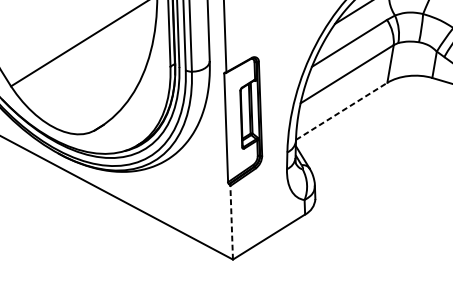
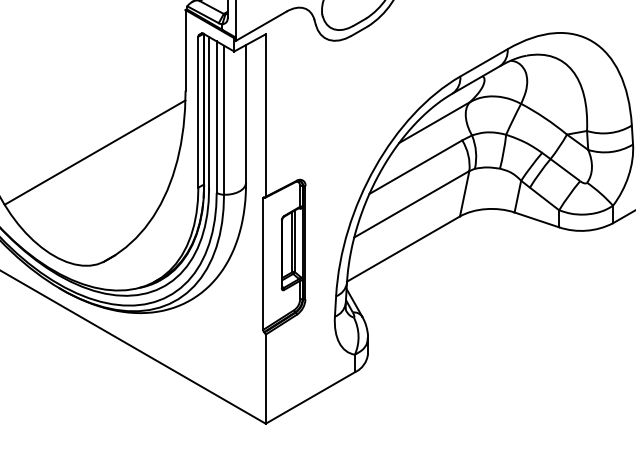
line: (341, 110) -> (403, 248), dashed -> solid
line: (231, 223) -> (265, 379), dashed -> solid

